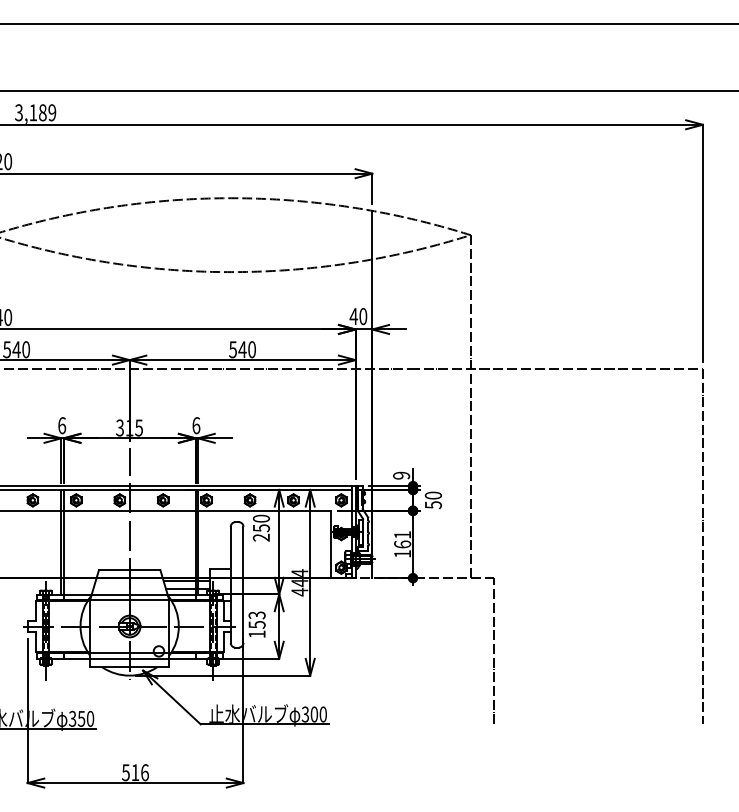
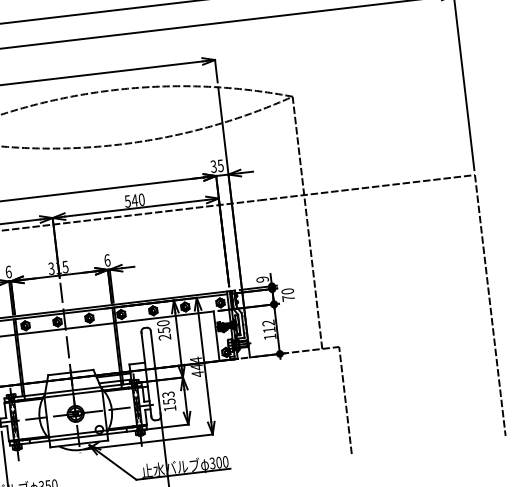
text: (358, 316) -> (217, 166), 40 -> 35
text: (433, 505) -> (288, 298), 50 -> 70
text: (402, 539) -> (268, 326), 161 -> 112

